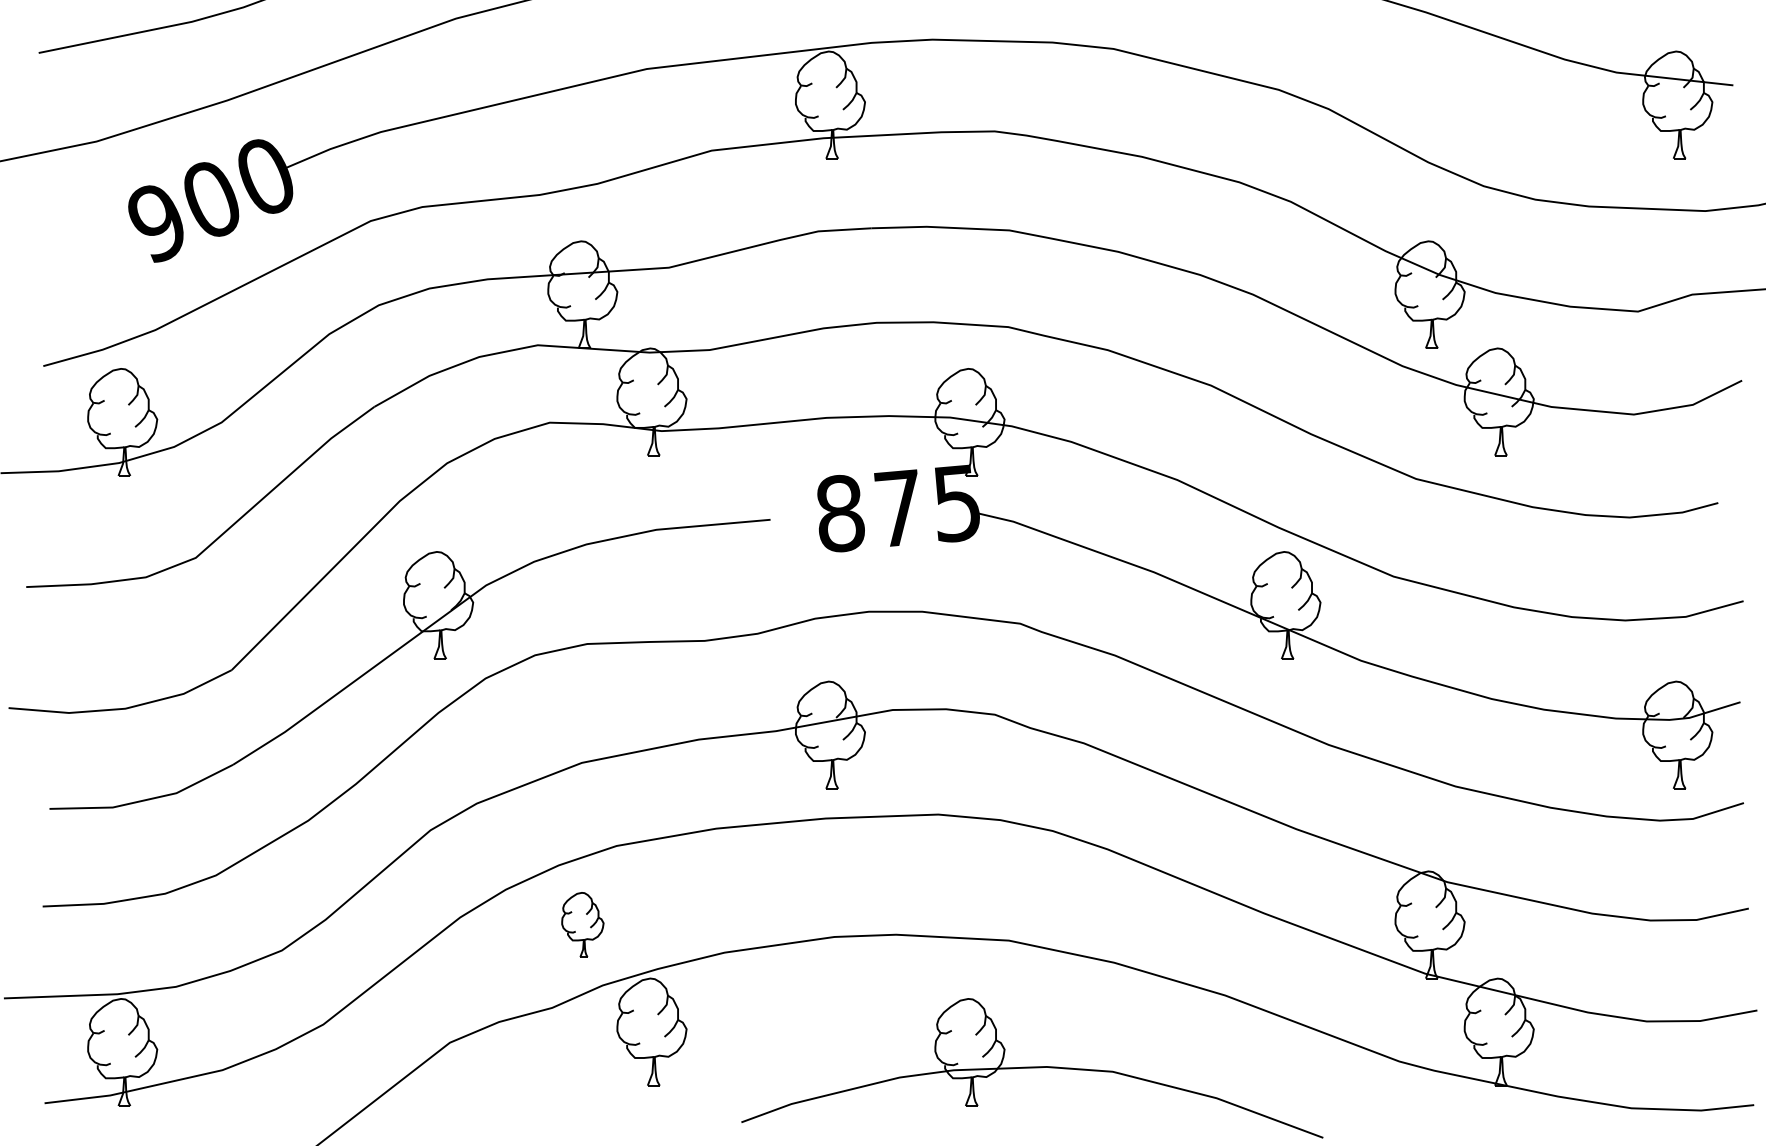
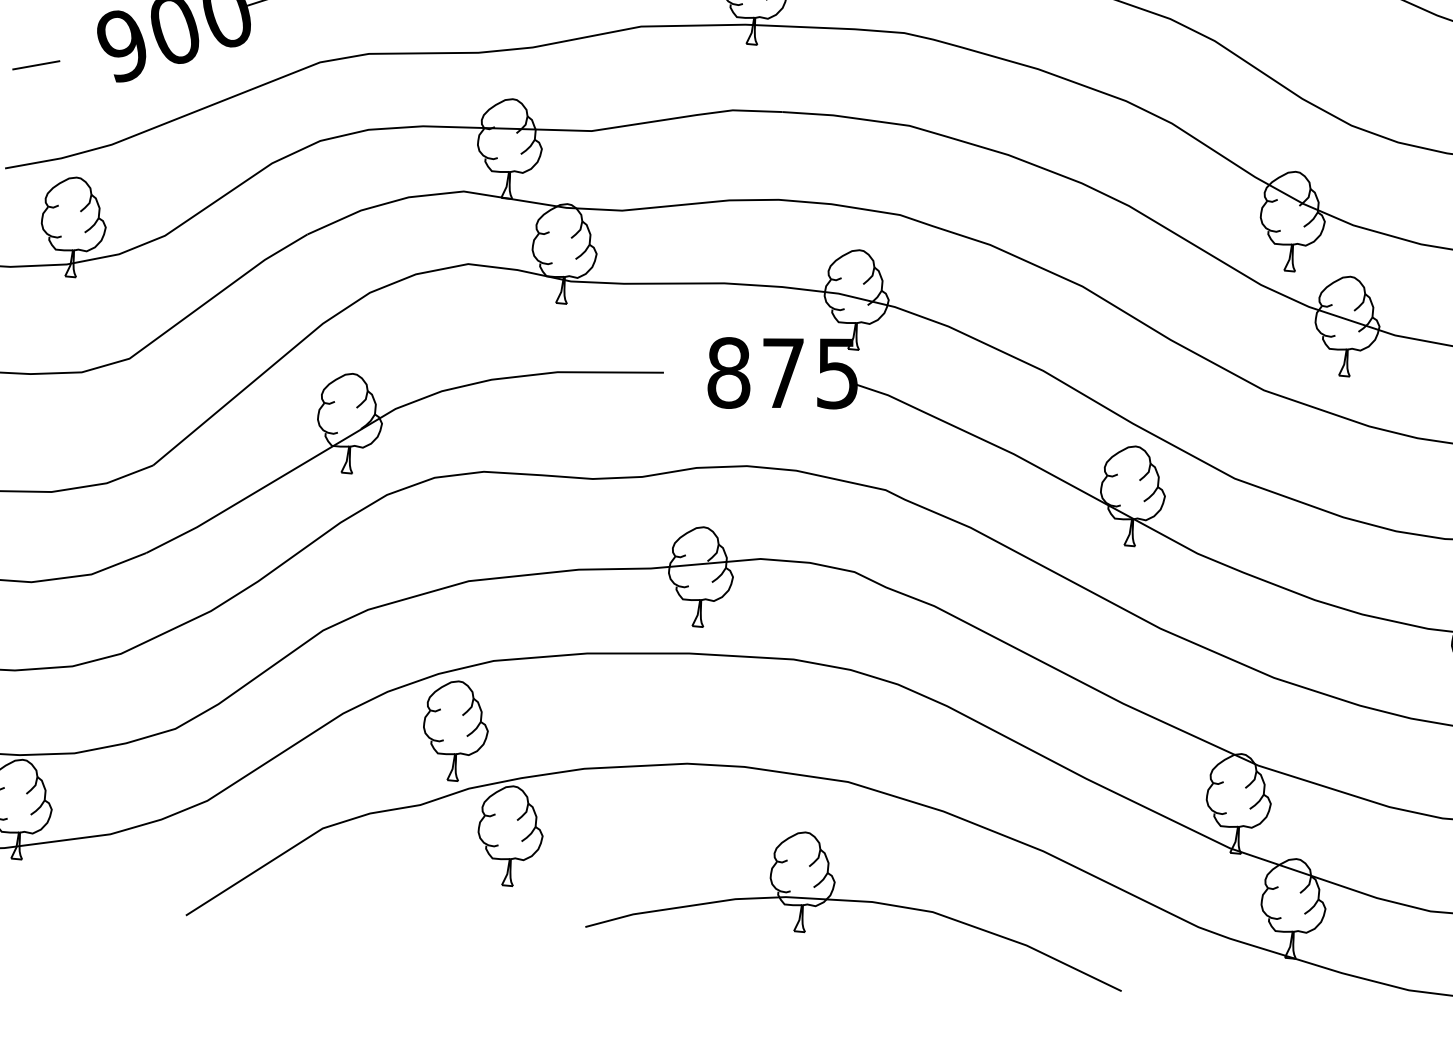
line: (66, 252) -> (36, 65), added
part: (582, 924) -> (455, 730), size x1.67

